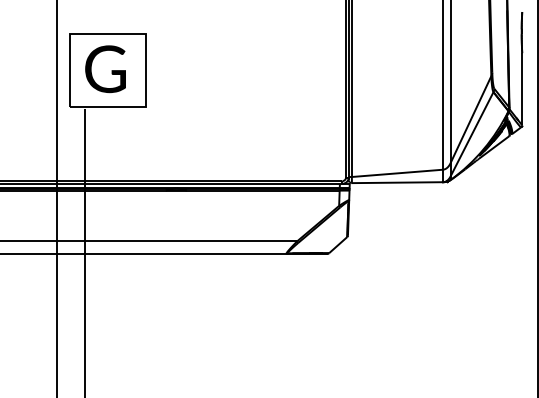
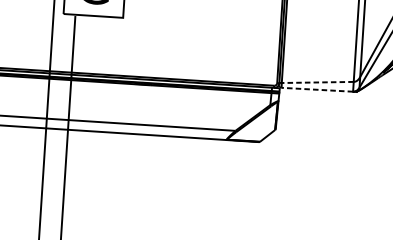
line: (397, 173) -> (317, 82), solid -> dashed
line: (397, 182) -> (317, 89), solid -> dashed

